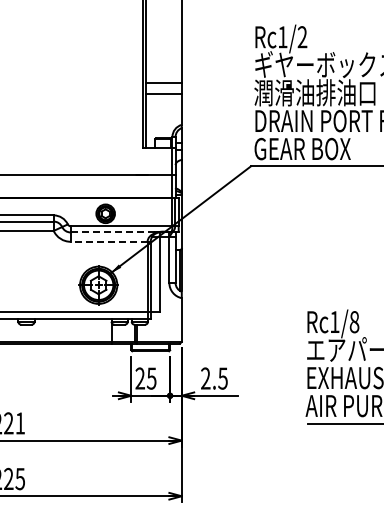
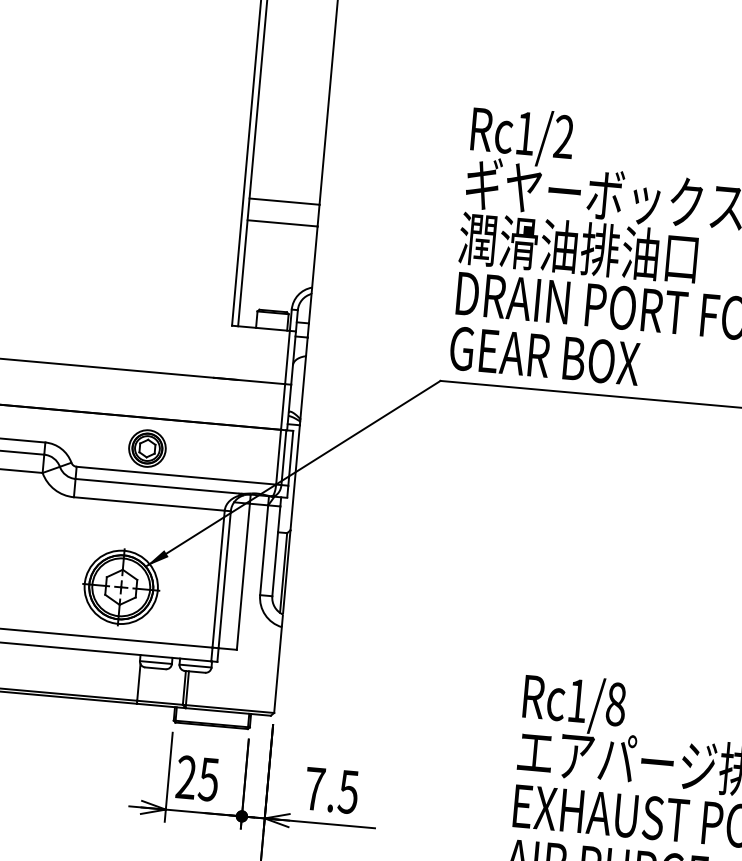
line: (112, 232) -> (157, 486), dashed -> solid
line: (108, 241) -> (148, 503), dashed -> solid
text: (205, 378) -> (314, 788), 2.5 -> 7.5

